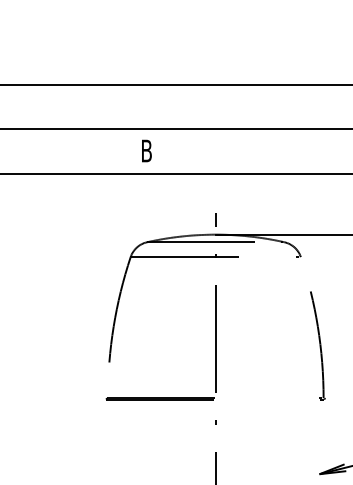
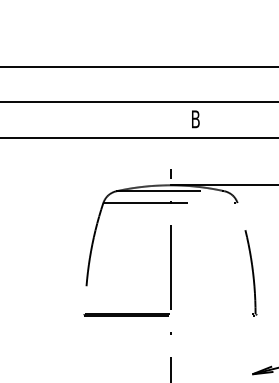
text: (146, 150) -> (195, 118), moved

